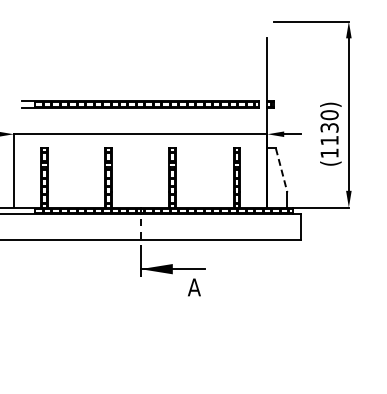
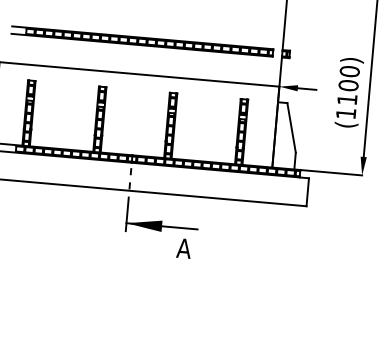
text: (329, 127) -> (348, 85), (1130) -> (1100)
line: (281, 170) -> (291, 127), dashed -> solid

